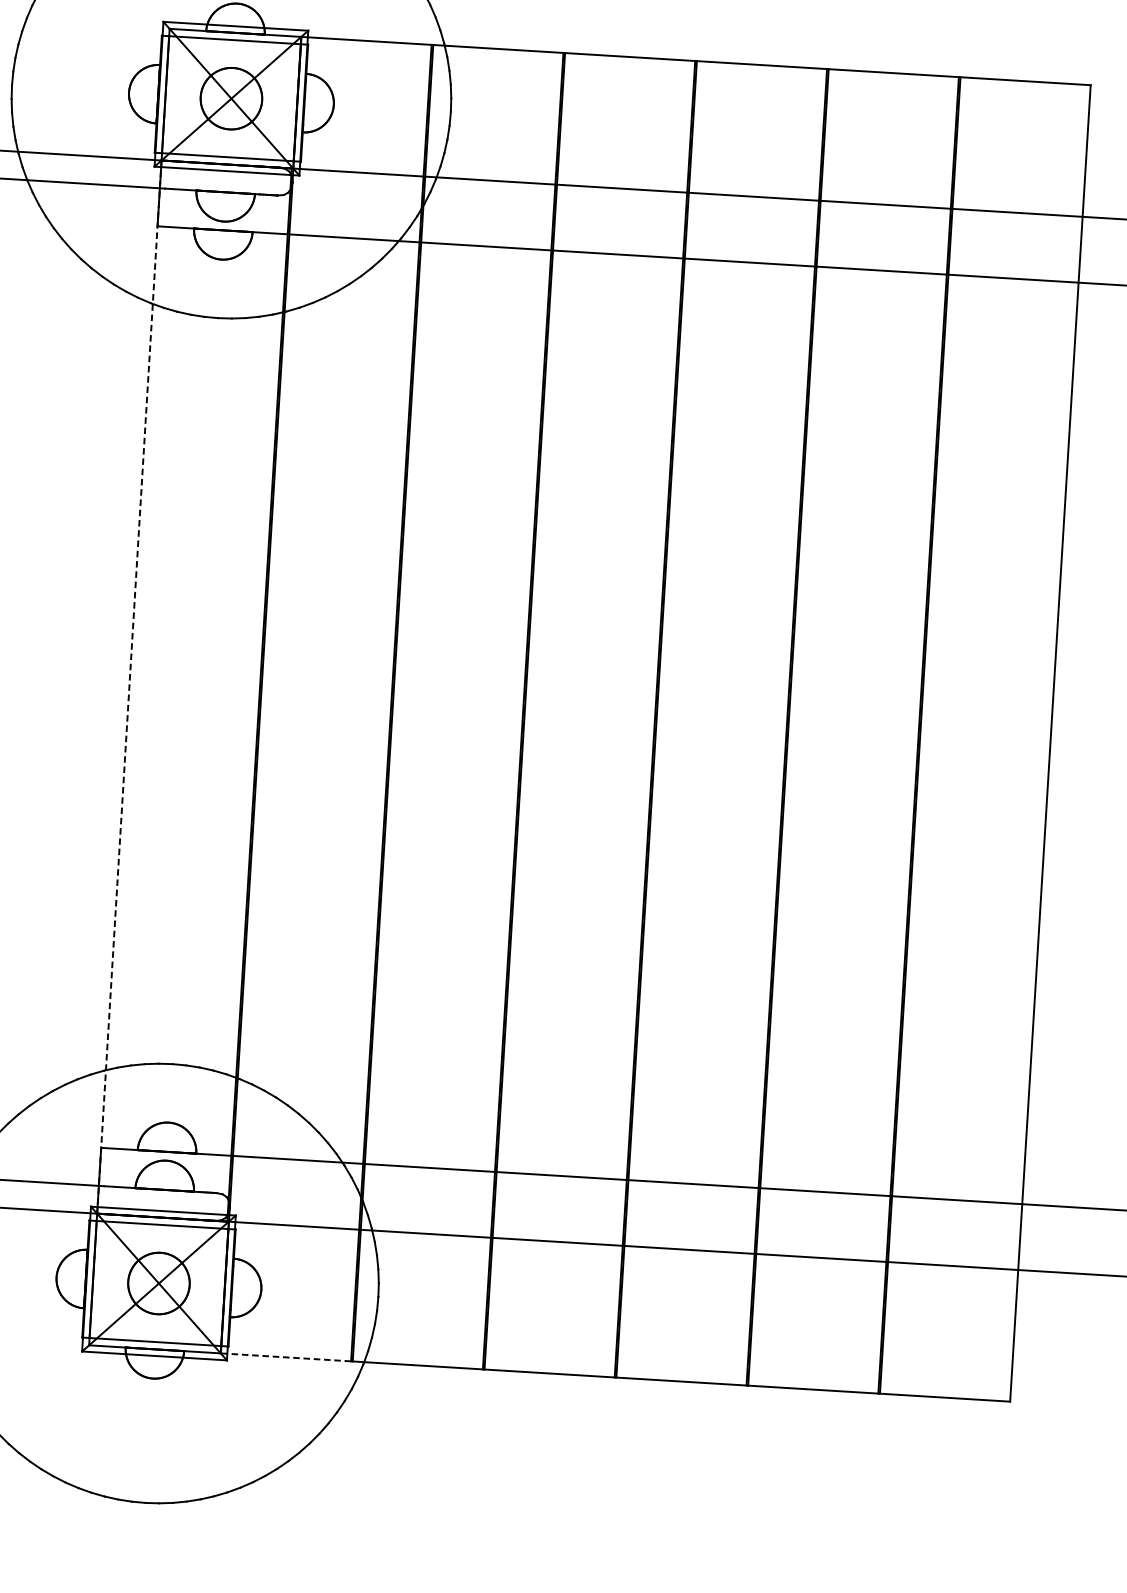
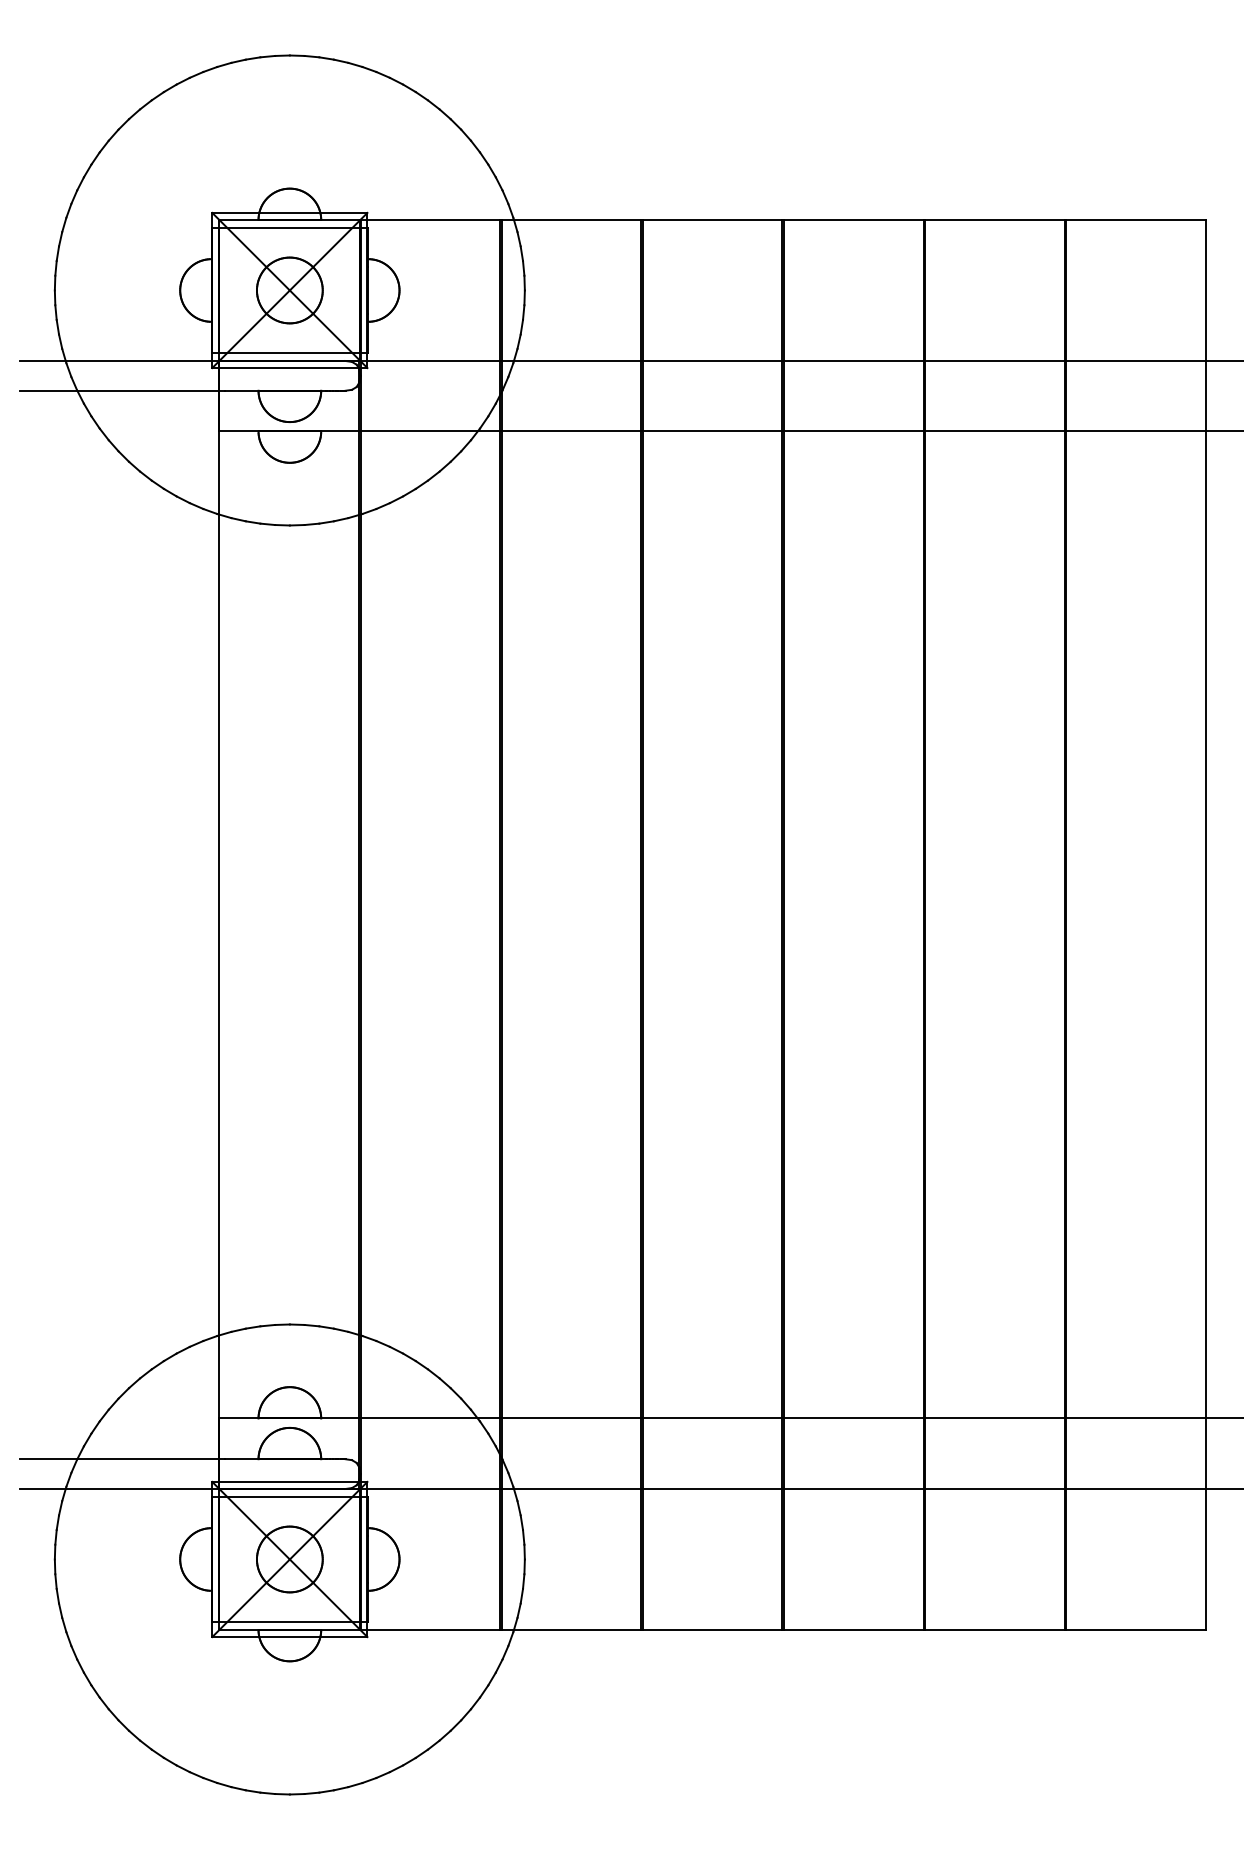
line: (129, 687) -> (219, 925), dashed -> solid
line: (286, 1357) -> (430, 1630), dashed -> solid

